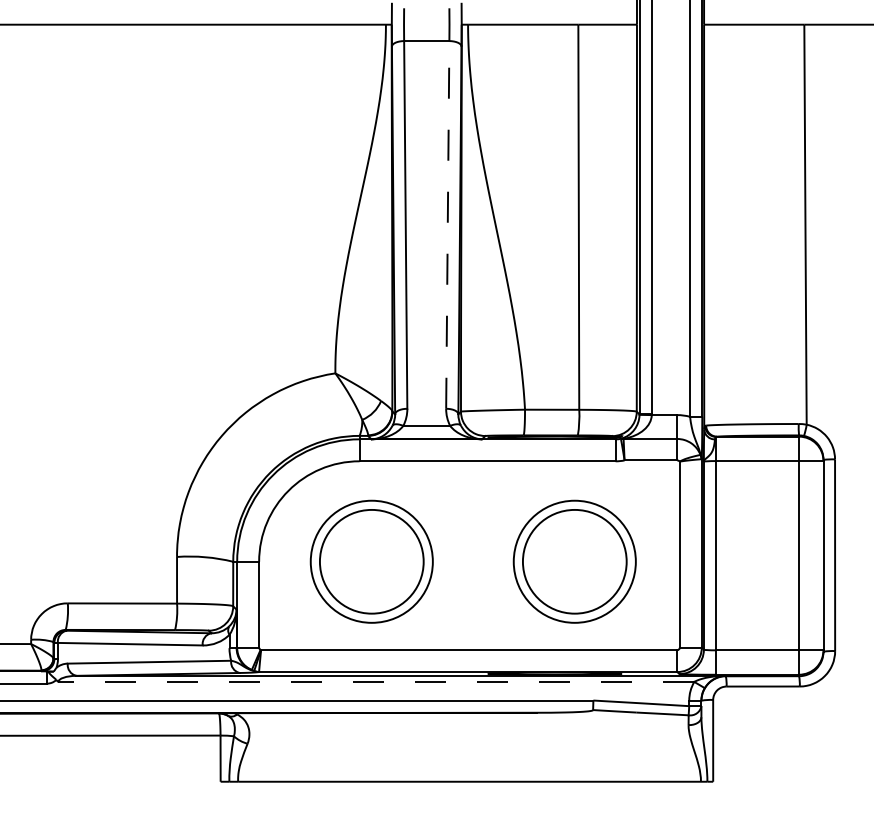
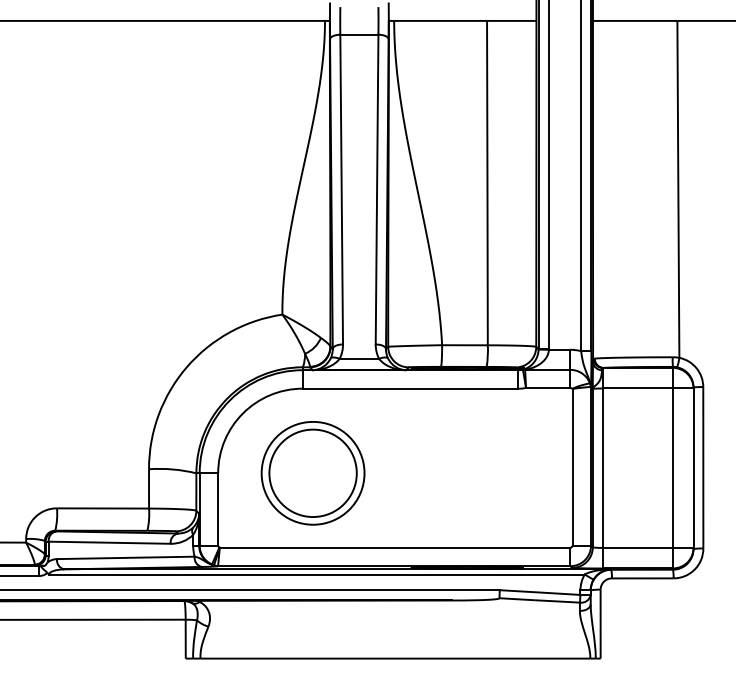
line: (447, 224) -> (376, 189), dashed -> solid
part: (574, 561) -> (483, 473), removed
line: (376, 681) -> (317, 574), dashed -> solid

